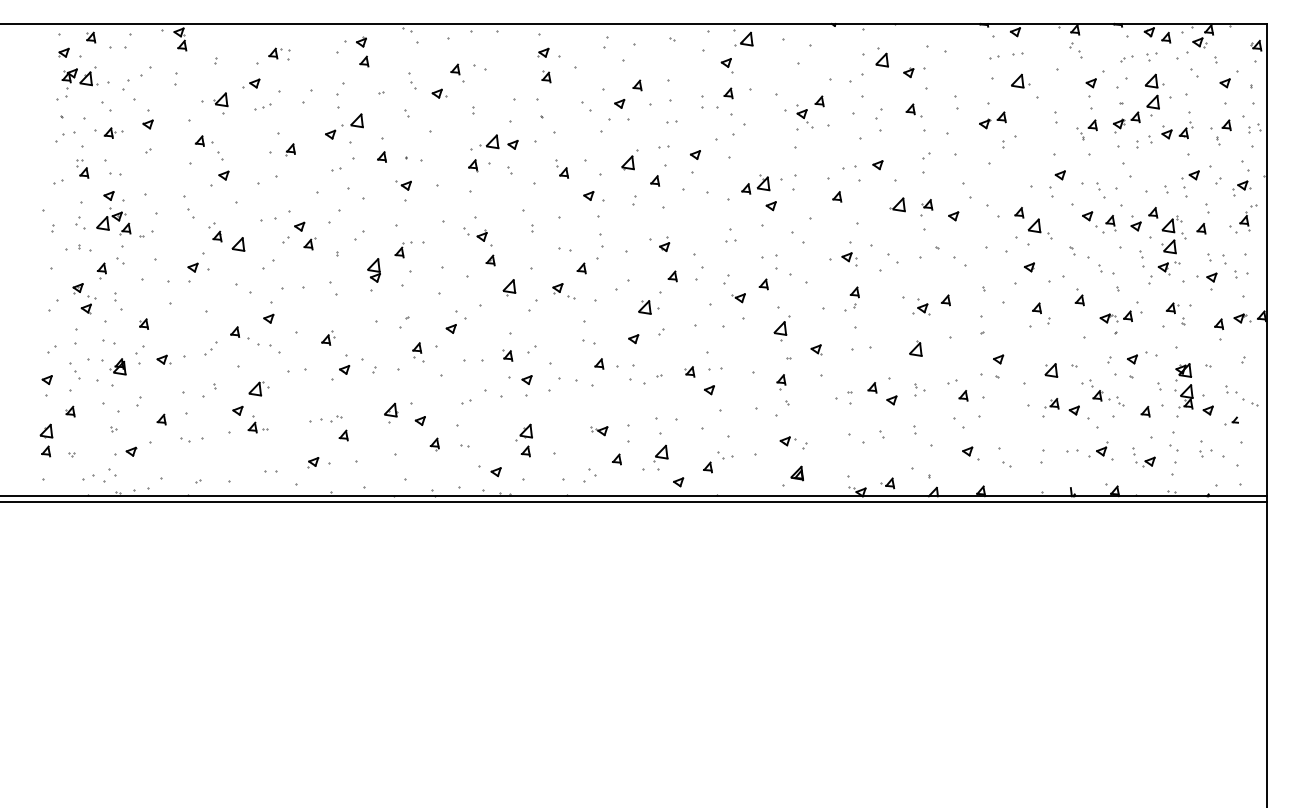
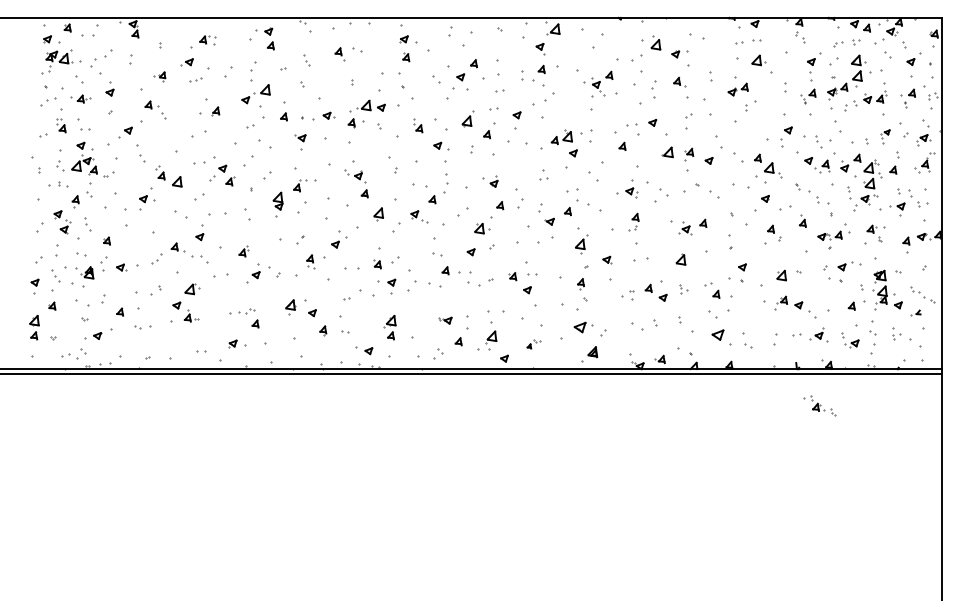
part: (439, 93) -> (328, 115), moved
part: (214, 102) -> (159, 76), size x0.6
part: (219, 178) -> (125, 132), moved
part: (1190, 183) -> (885, 136), size x0.7
part: (564, 249) -> (419, 185), size x1.6
part: (1102, 393) -> (819, 405), moved
part: (792, 442) -> (589, 329), size x1.6
part: (970, 452) -> (721, 336), size x1.6
part: (717, 463) -> (533, 344), size x0.6

